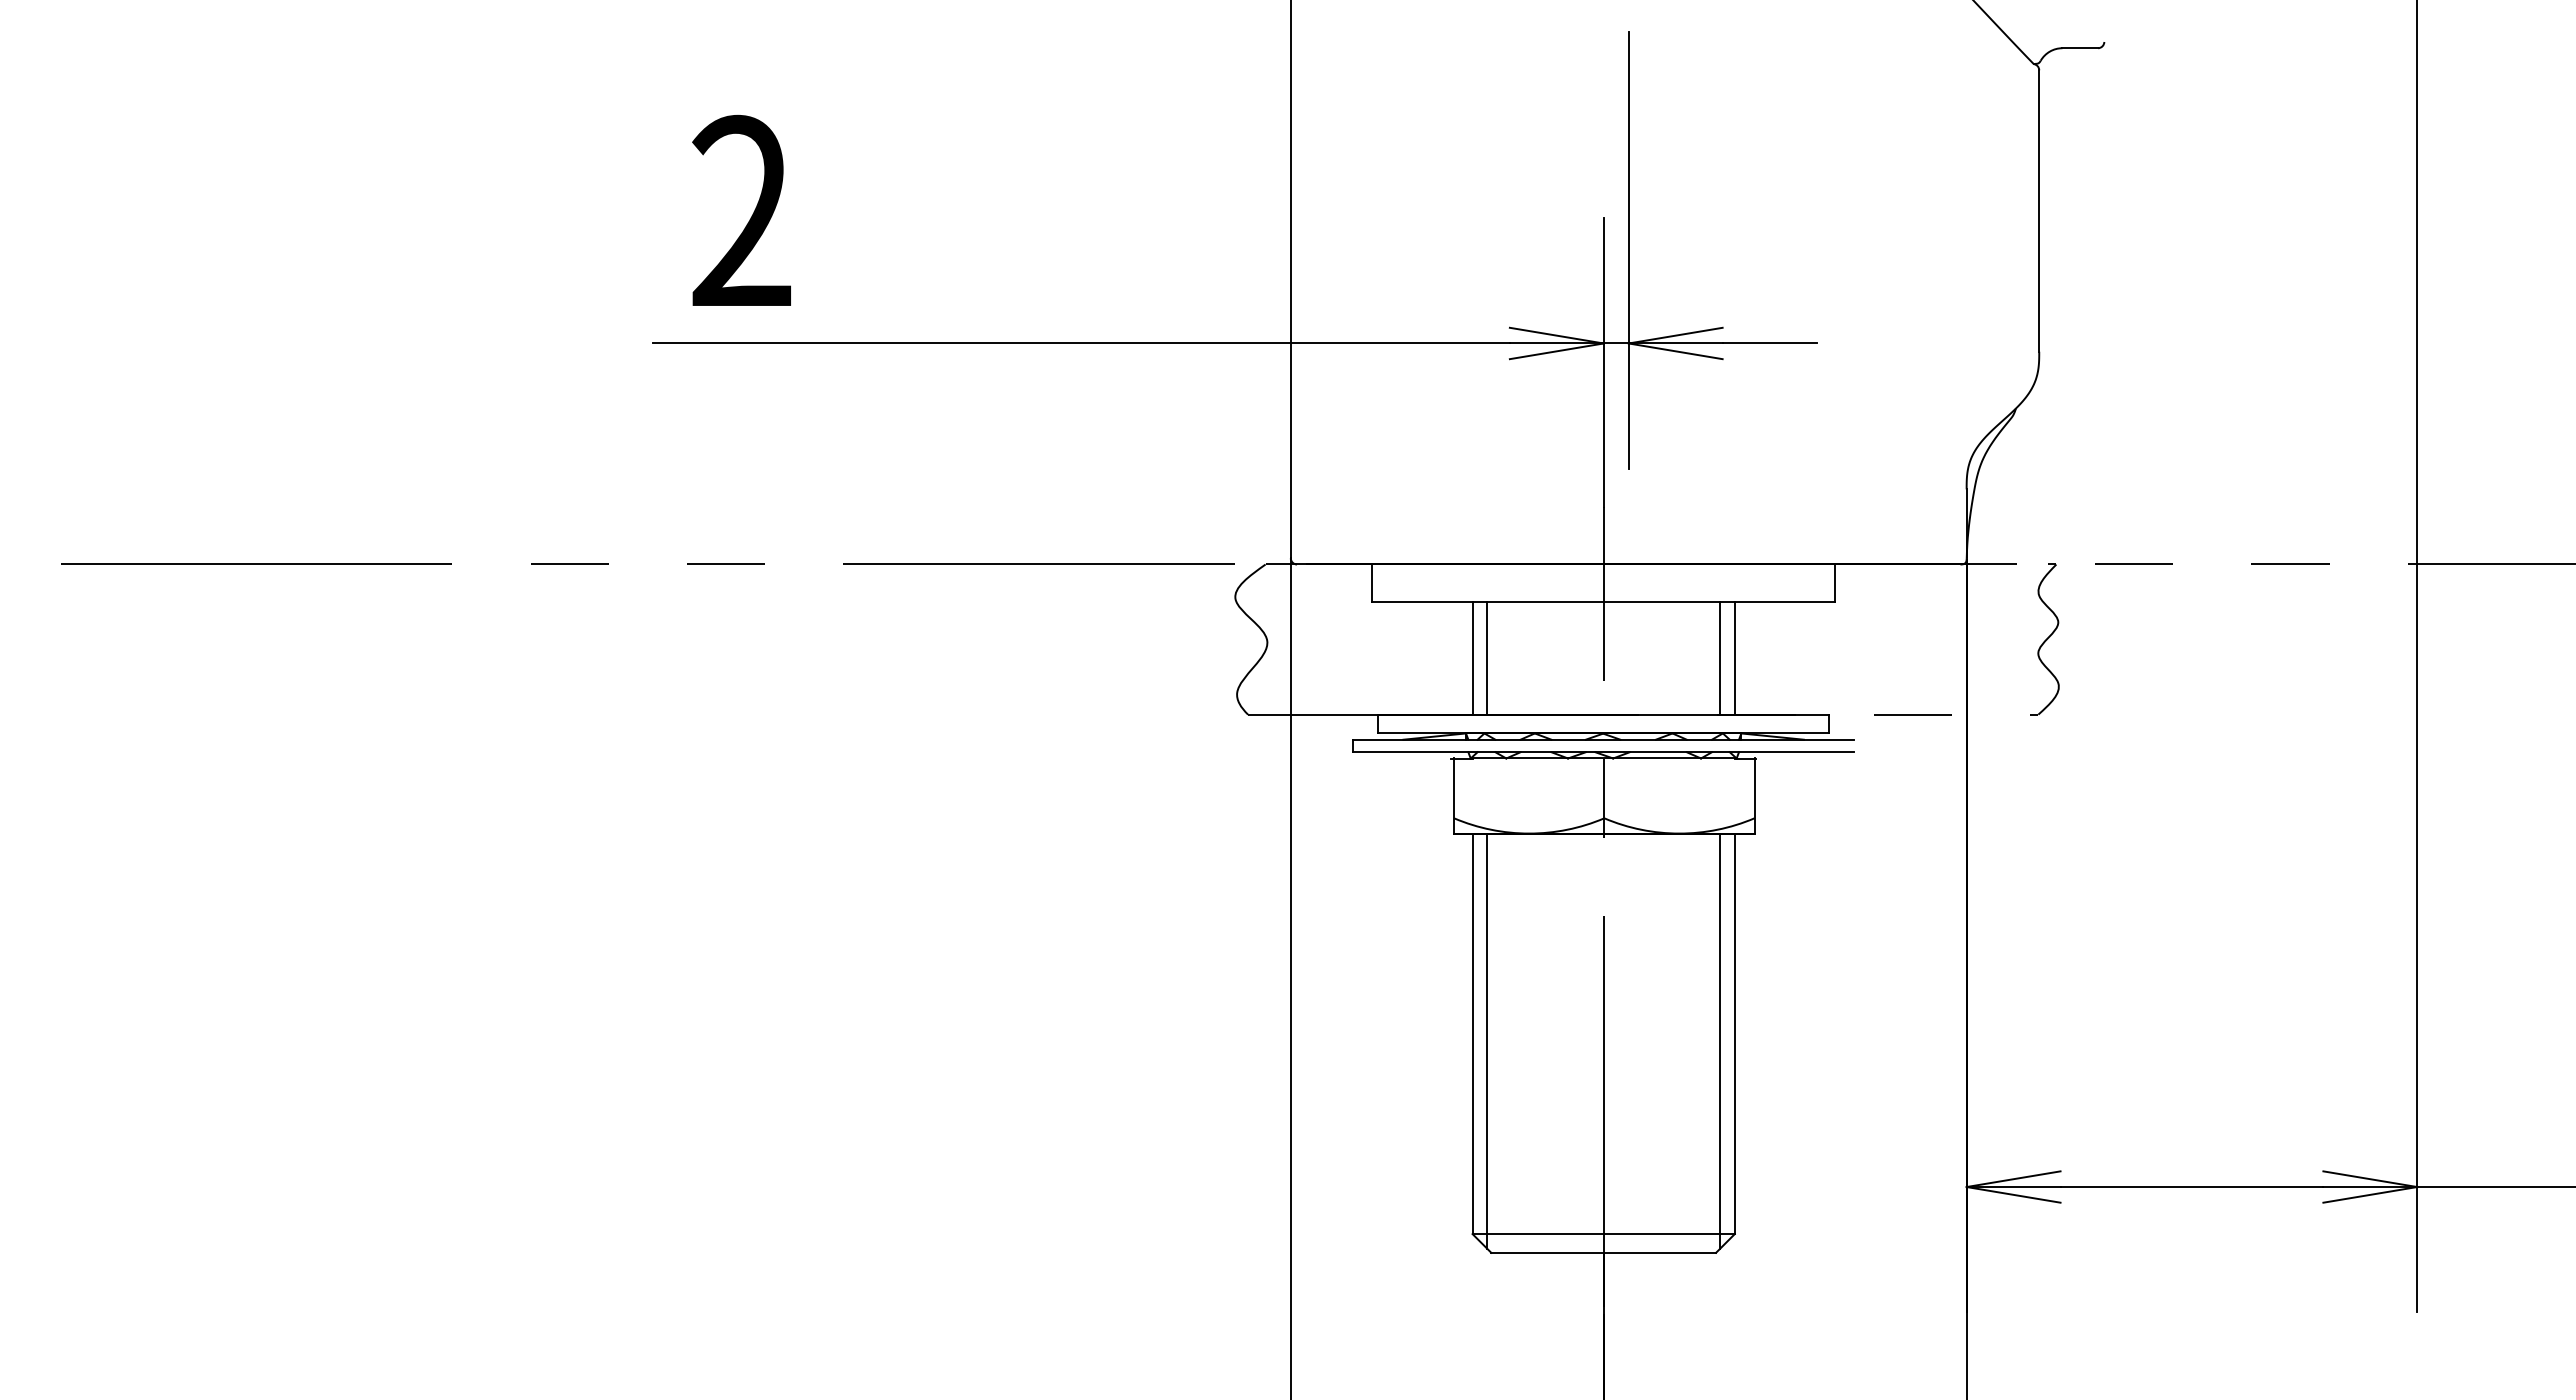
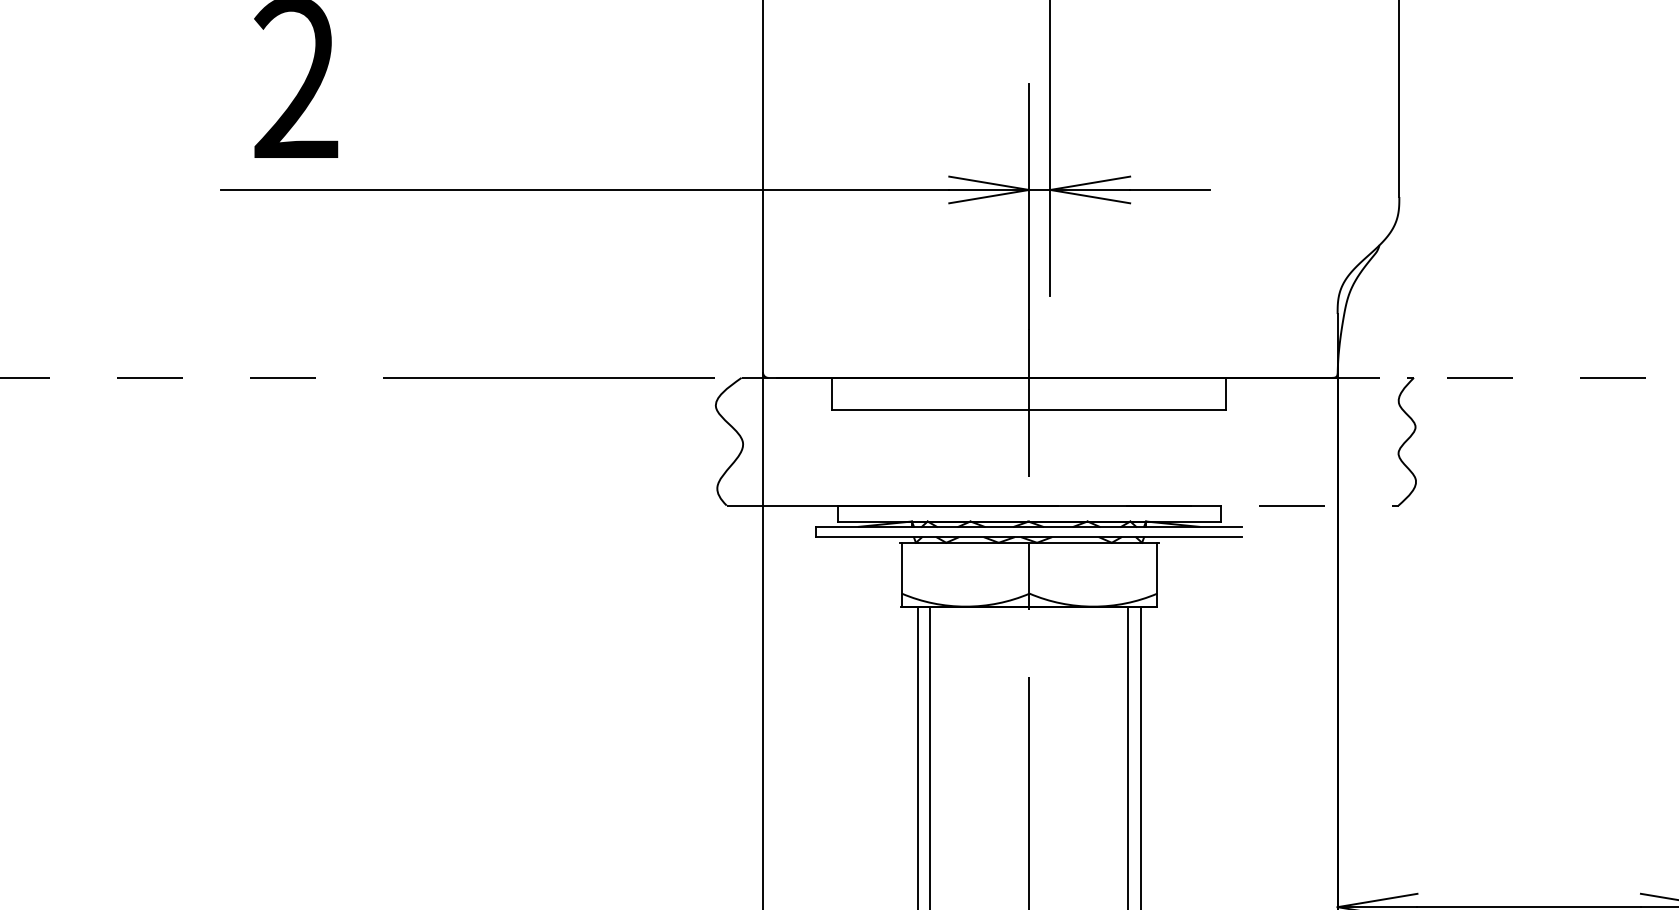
line: (1472, 658) -> (917, 457), removed
line: (1487, 658) -> (930, 457), removed
line: (1720, 658) -> (1128, 457), removed
line: (1734, 658) -> (1140, 457), removed

